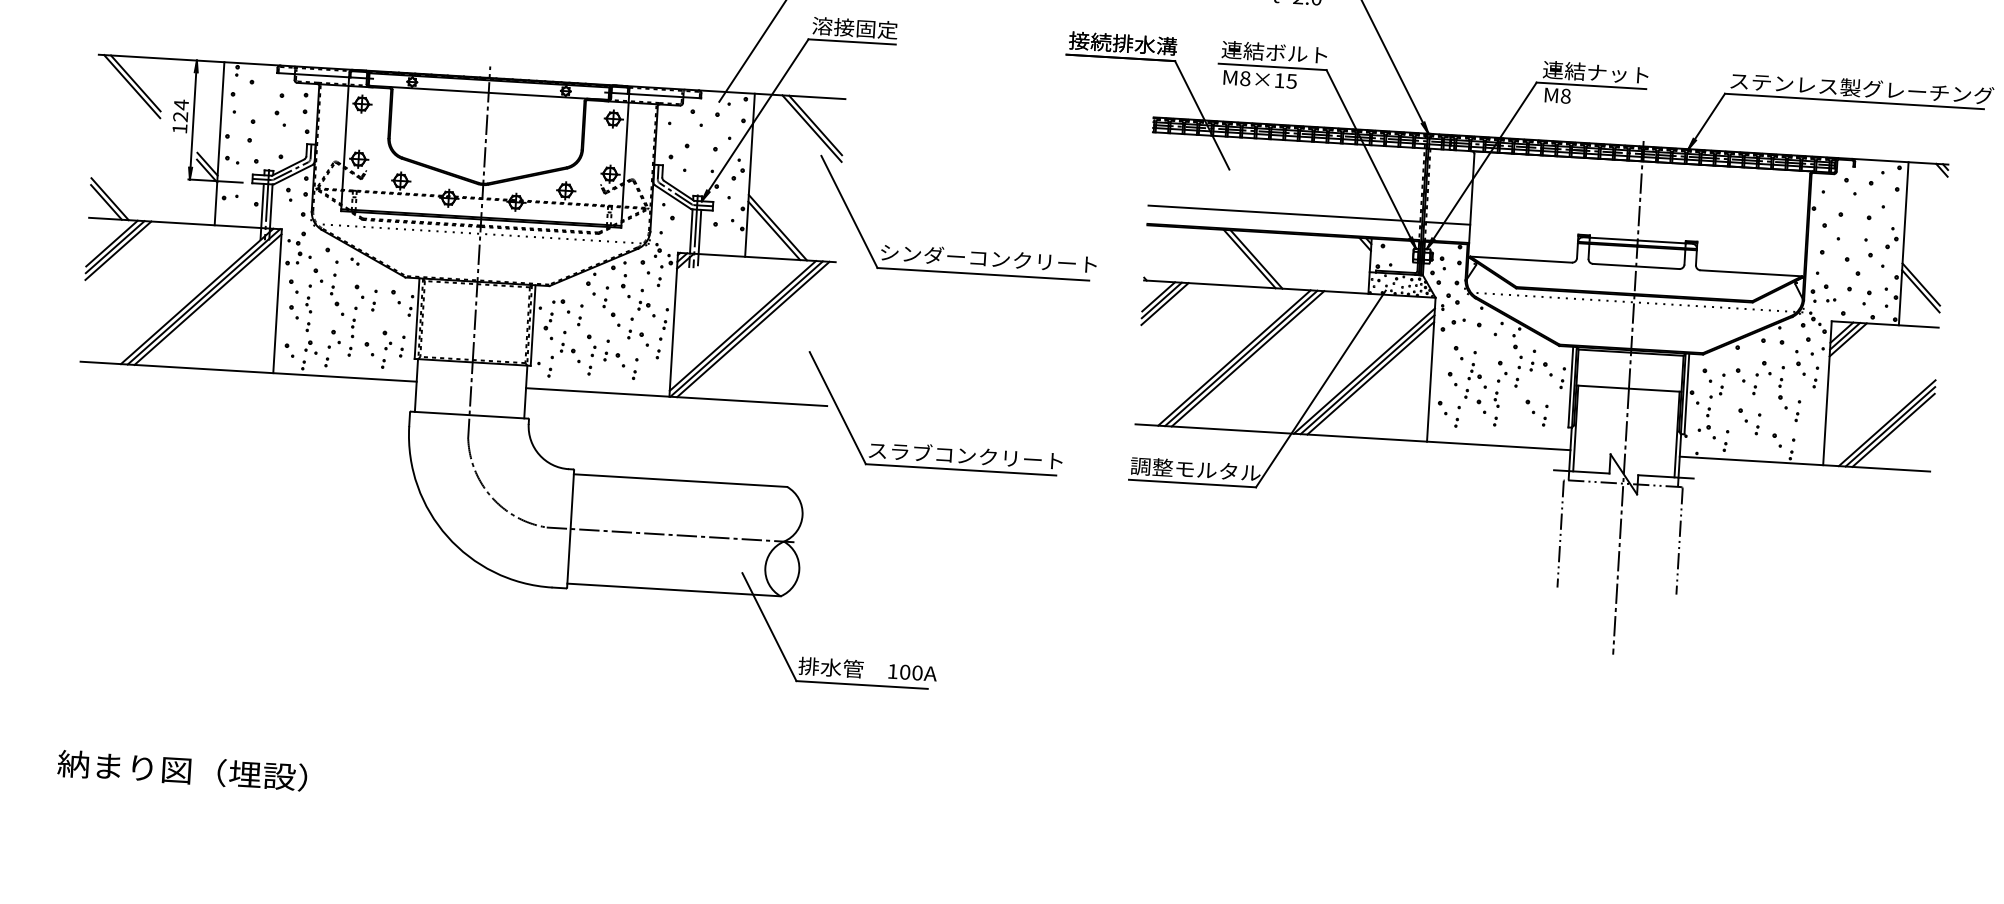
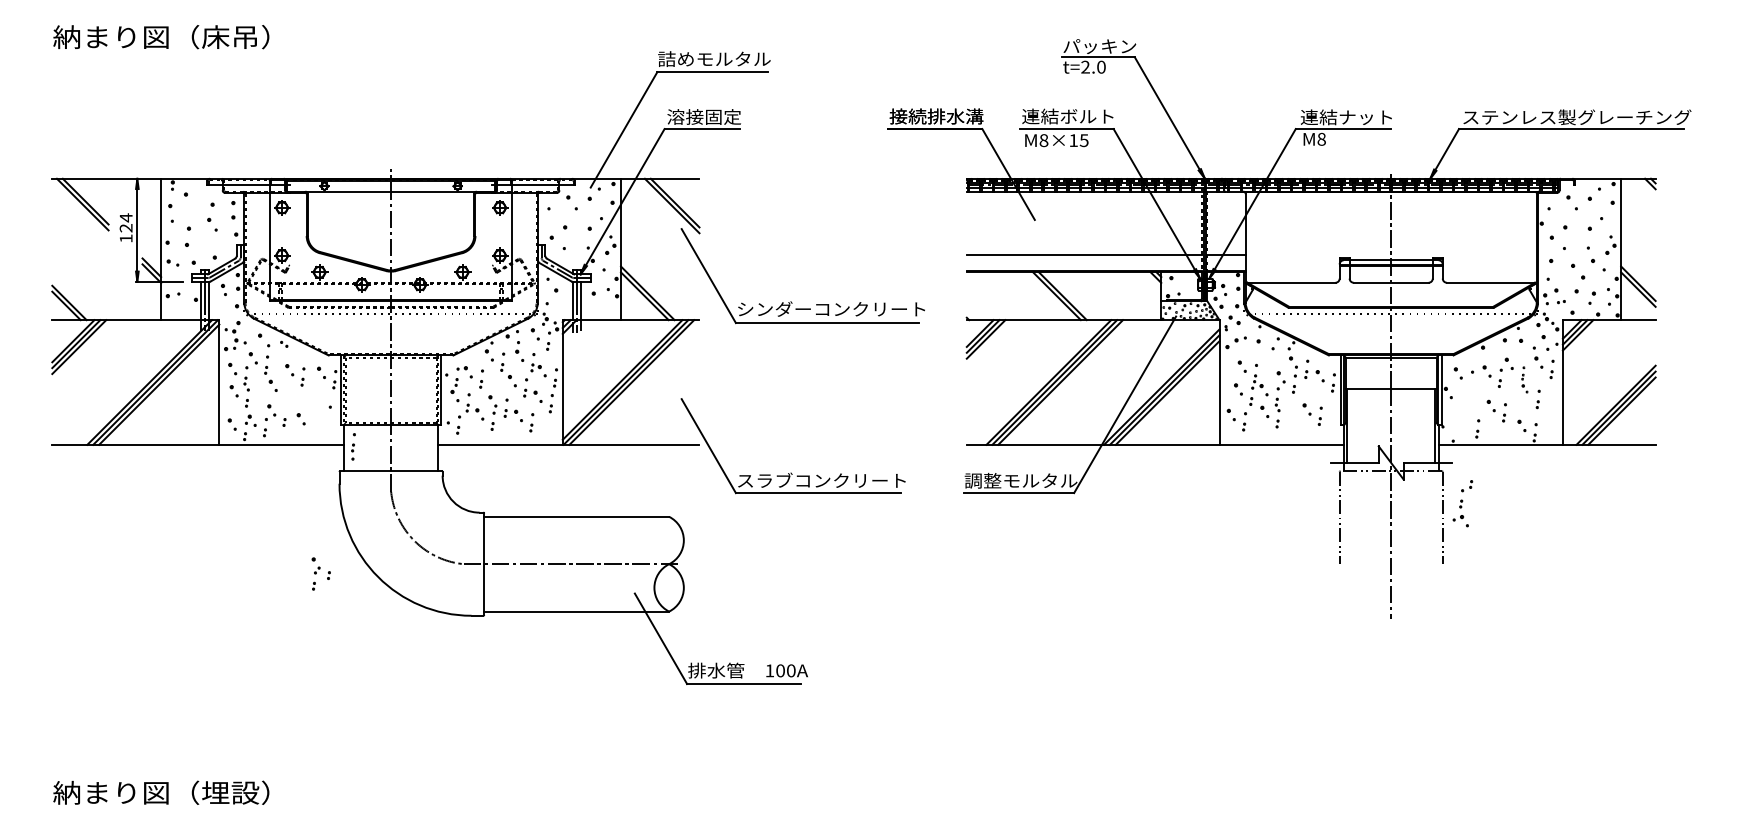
part: (354, 321) -> (353, 446), moved
part: (391, 349) -> (320, 573), moved
part: (1783, 387) -> (1524, 379), size x0.7
part: (1710, 411) -> (1462, 503), moved

